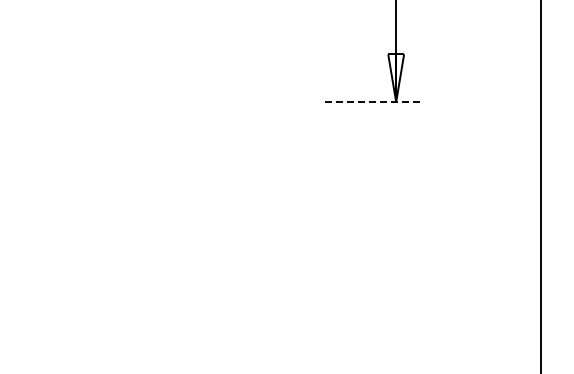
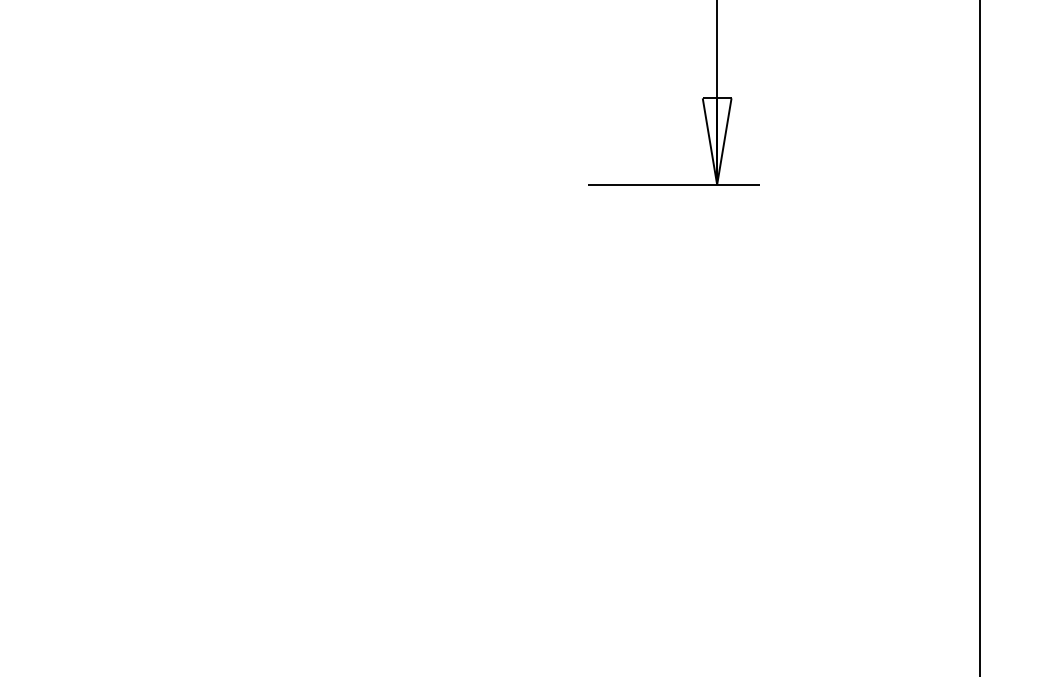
line: (372, 102) -> (674, 185), dashed -> solid

